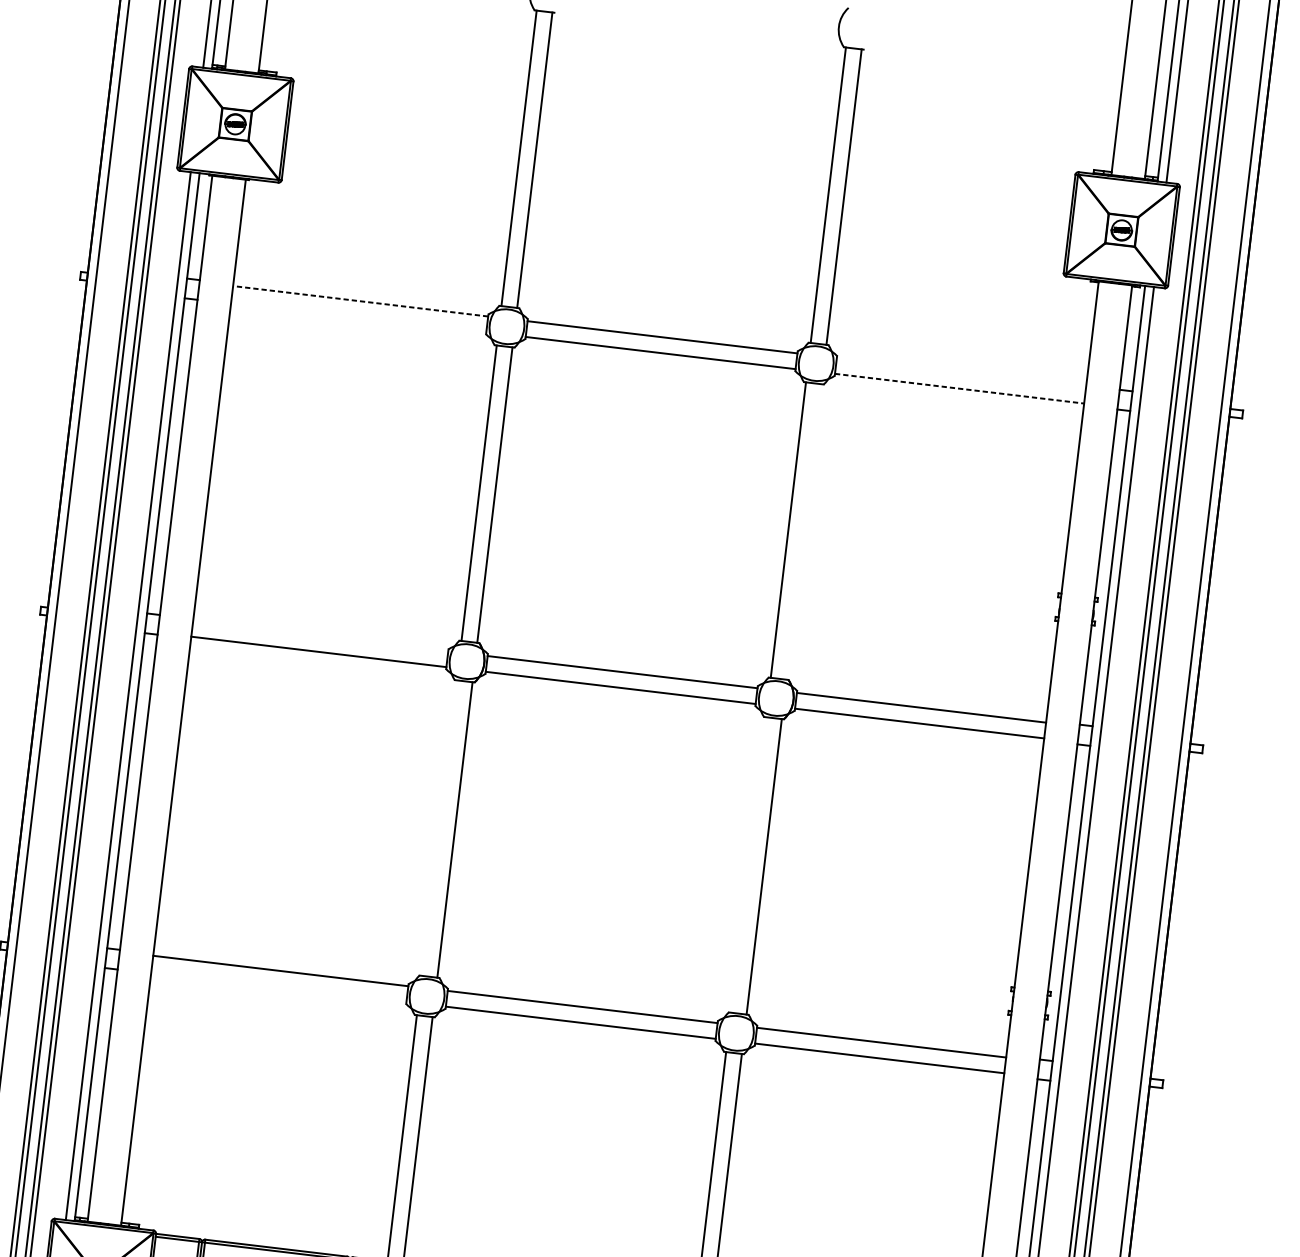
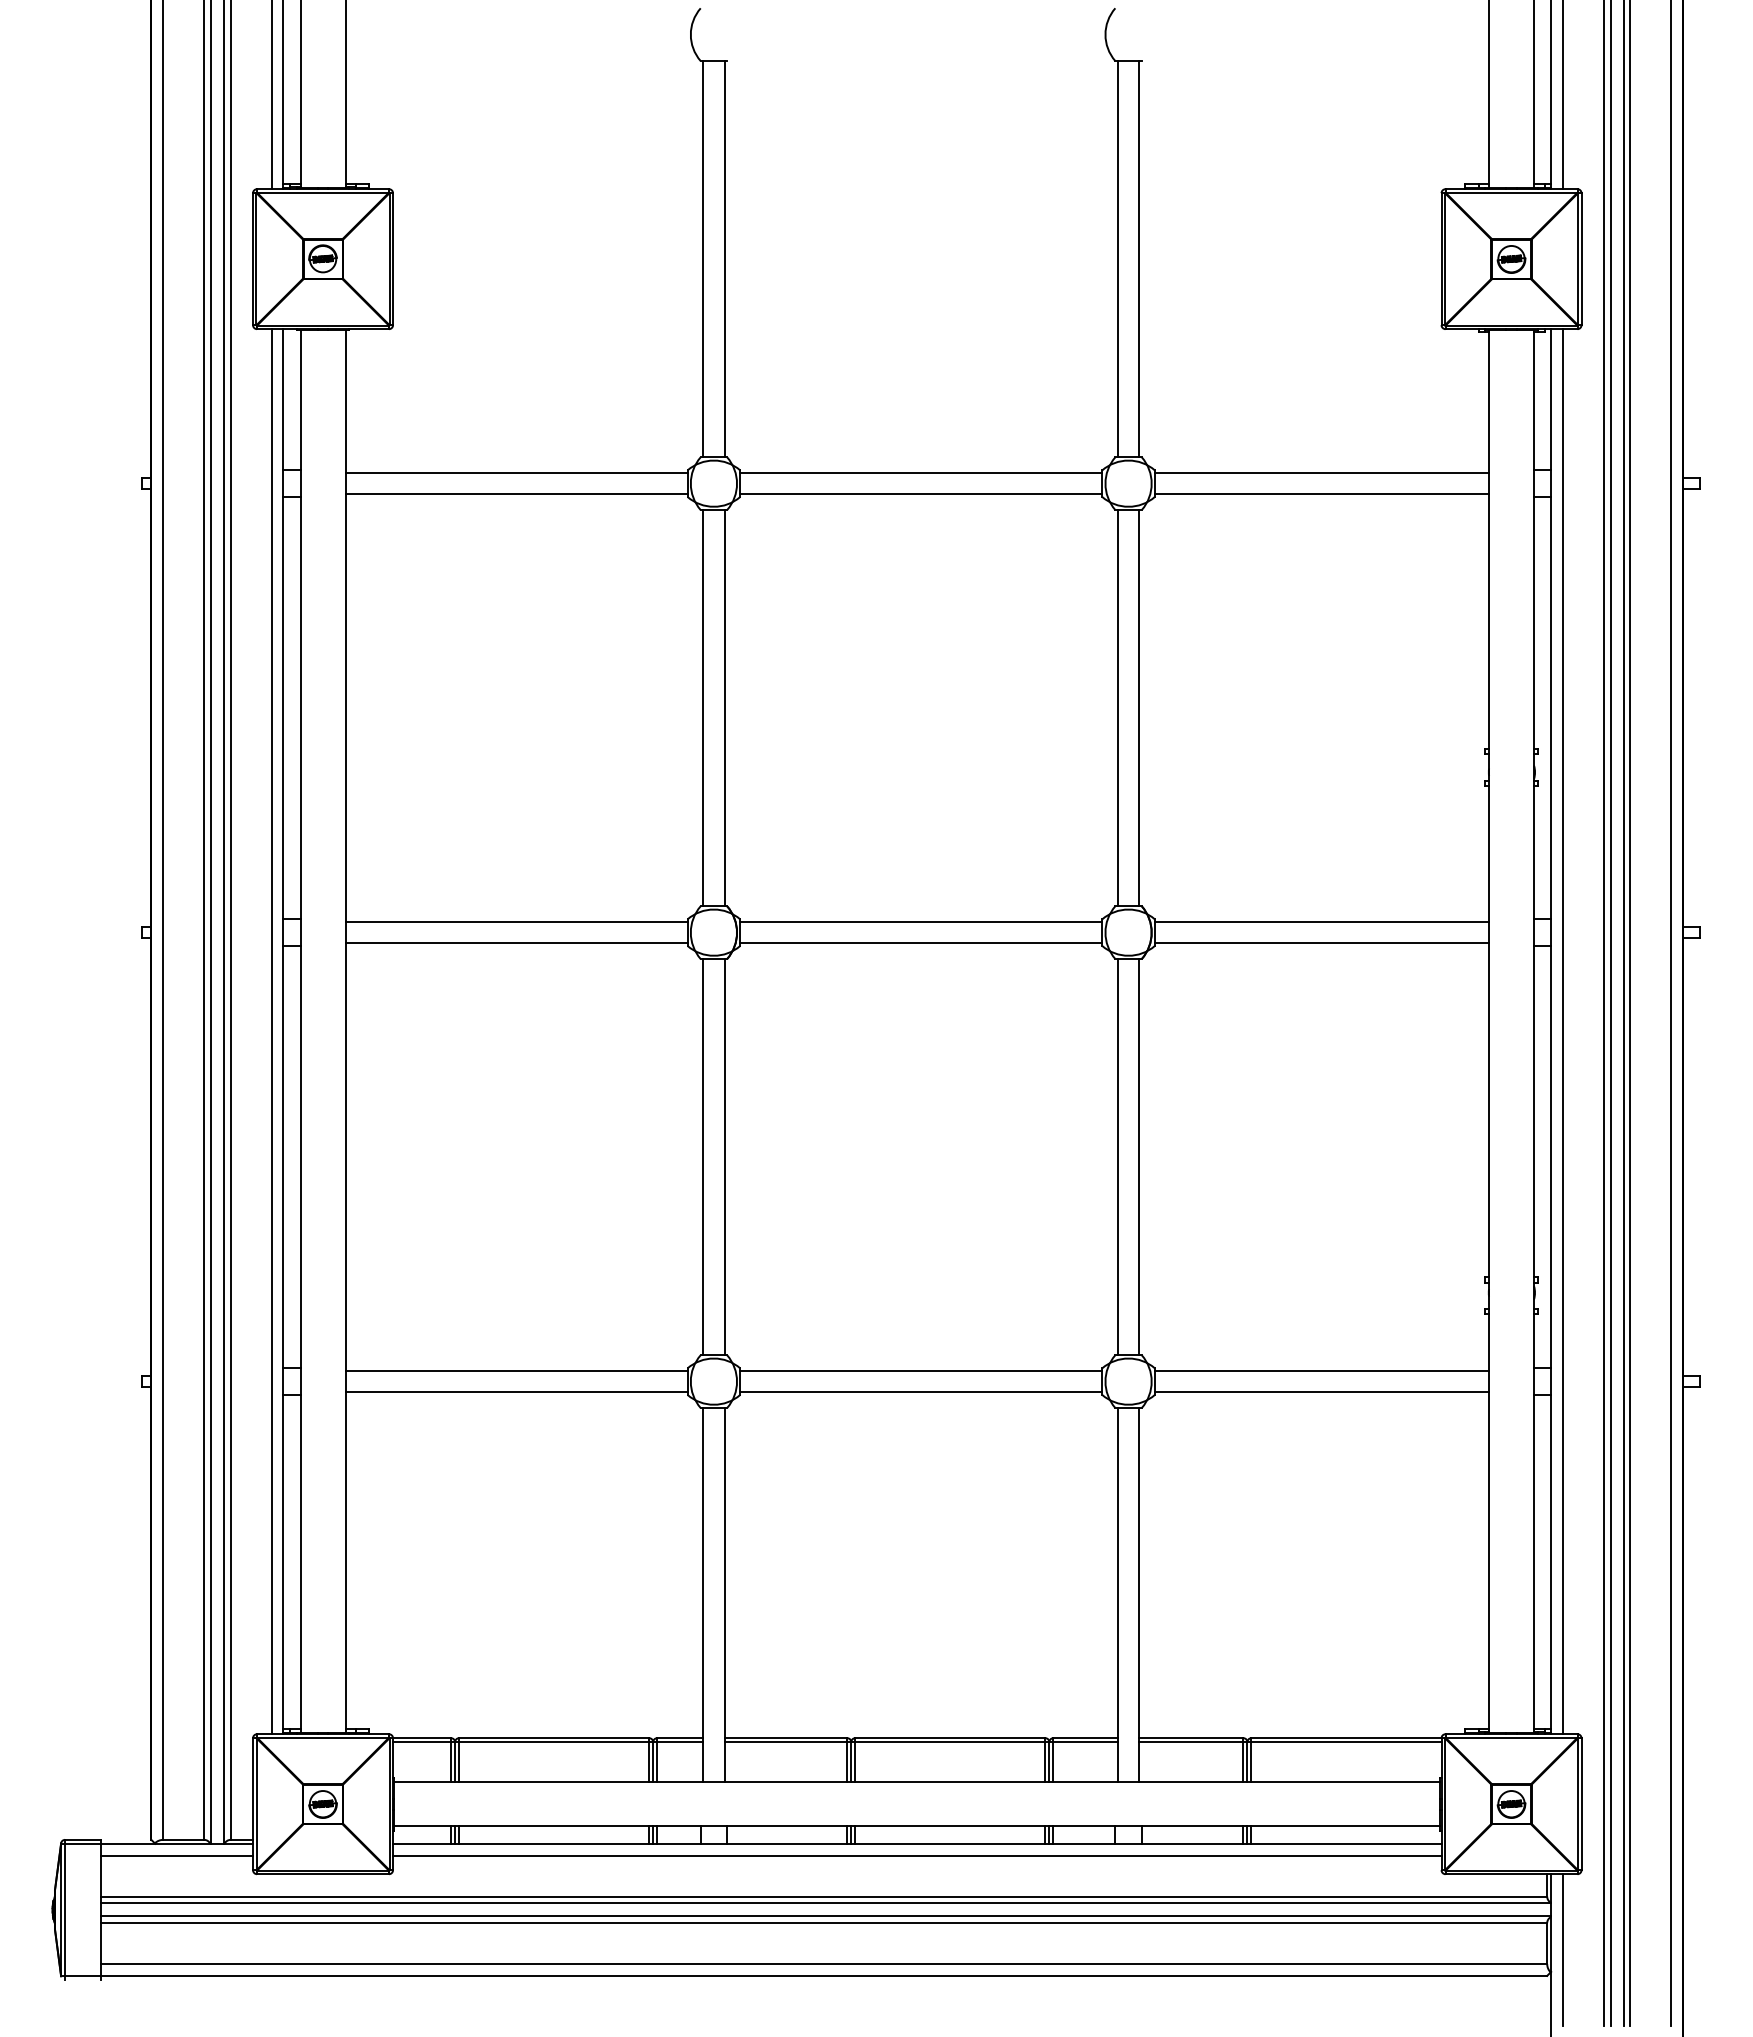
line: (360, 301) -> (516, 473), dashed -> solid
line: (358, 317) -> (516, 494), added
line: (961, 373) -> (1321, 473), added
line: (959, 388) -> (1322, 494), dashed -> solid
line: (804, 532) -> (1139, 708), added
line: (320, 636) -> (516, 922), added
line: (439, 828) -> (703, 1157), added
line: (748, 865) -> (1118, 1157), added
line: (278, 986) -> (516, 1392), added

